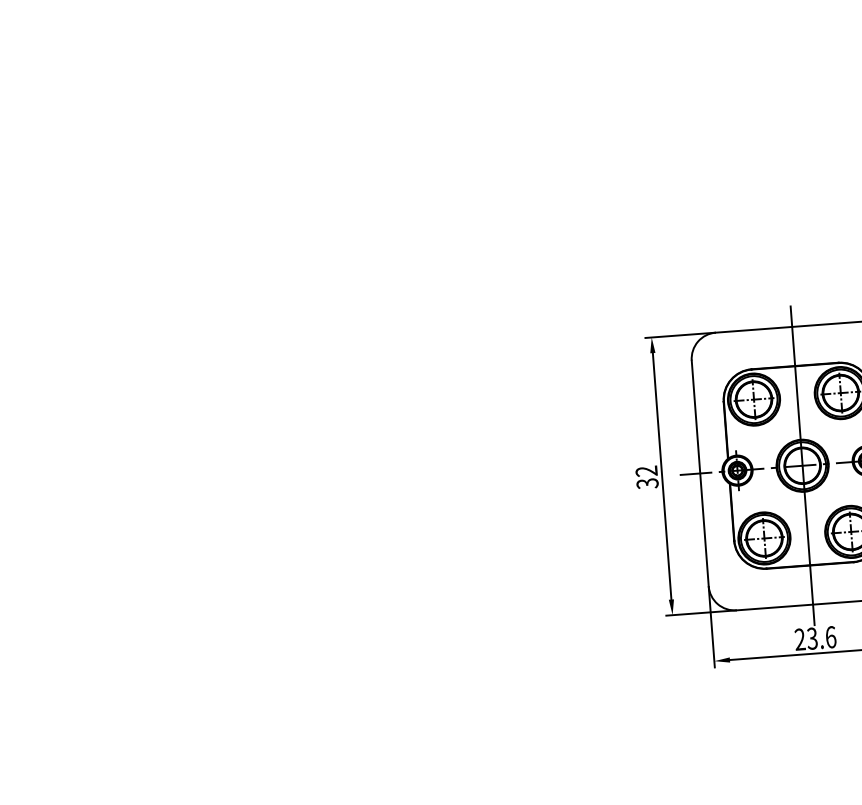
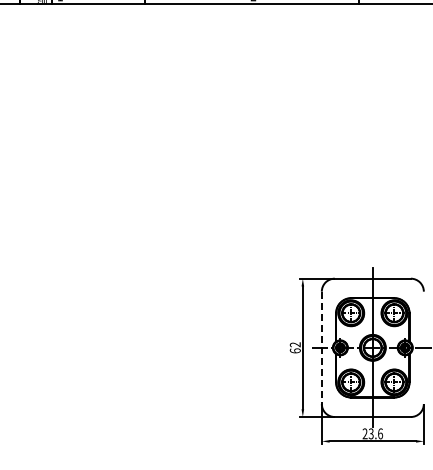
line: (699, 474) -> (321, 348), solid -> dashed
text: (645, 482) -> (294, 350), 32 -> 62

